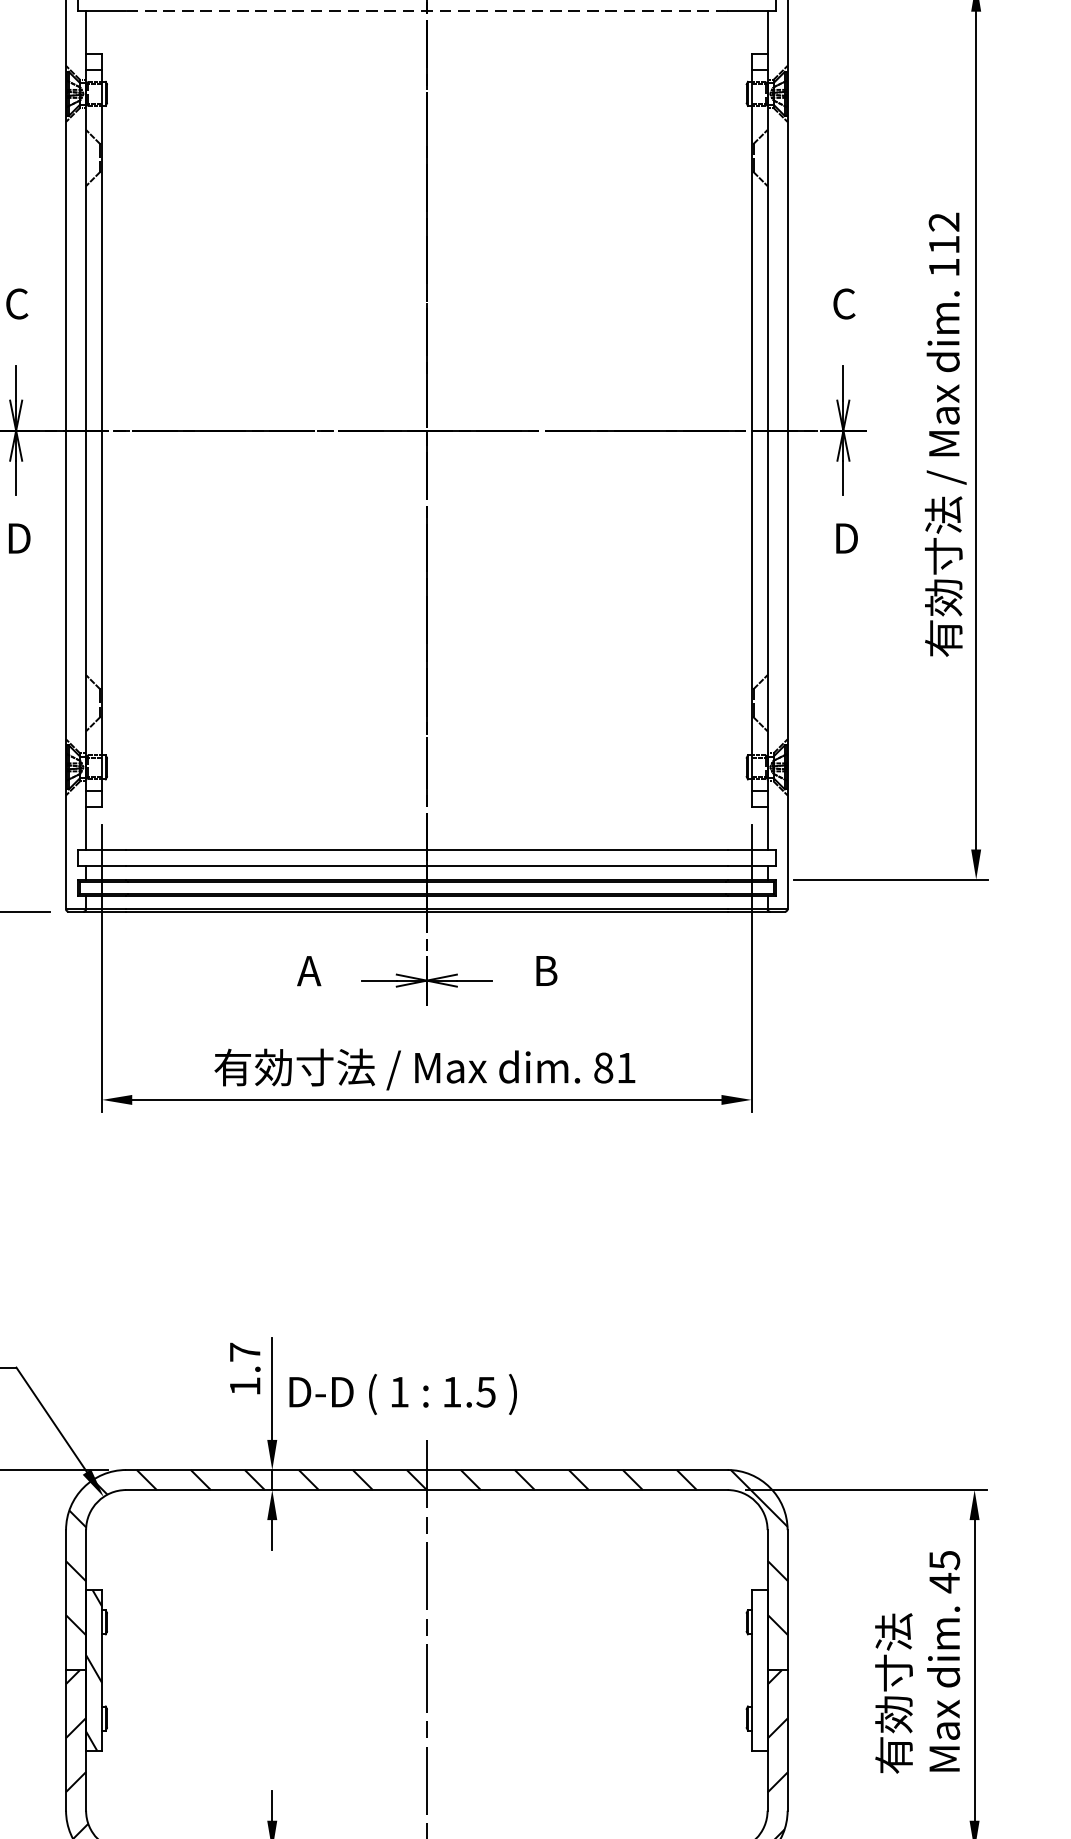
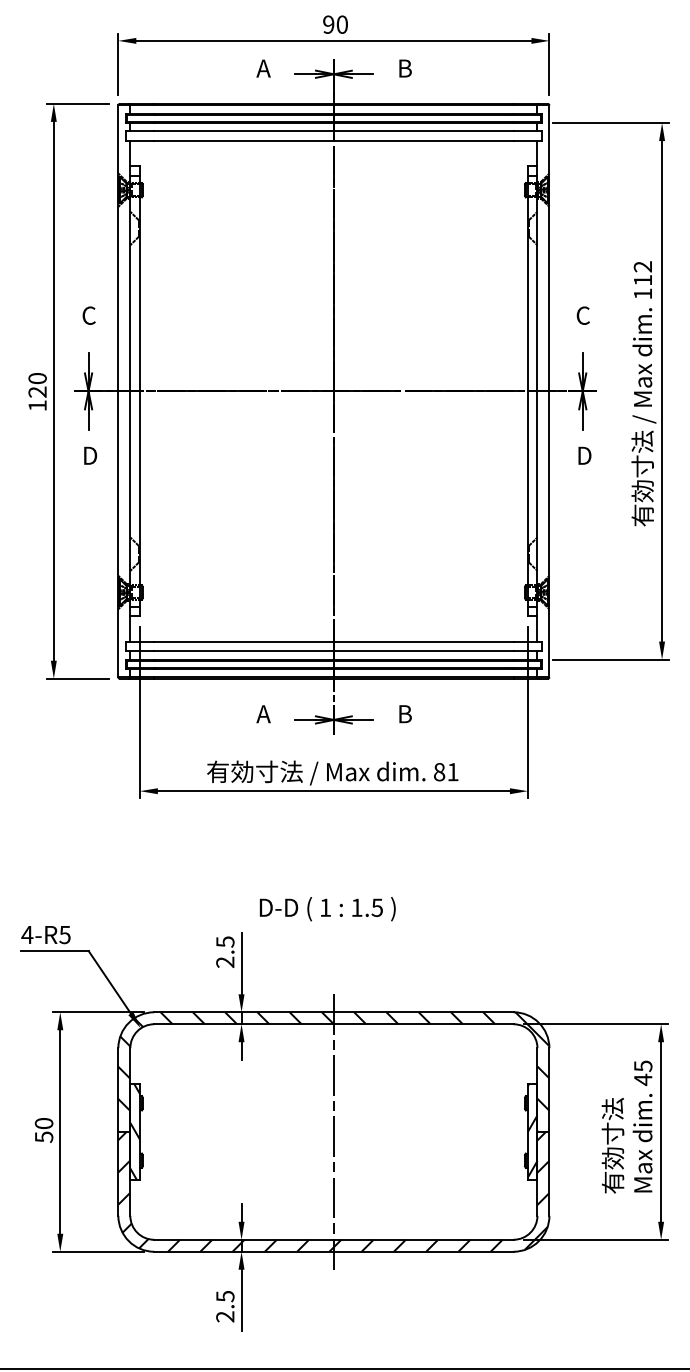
line: (426, 10) -> (333, 140), dashed -> solid
text: (245, 1368) -> (225, 951), 1.7 -> 2.5
text: (402, 1395) -> (327, 909), moved
hatch: (759, 1667) -> (532, 1130), added

